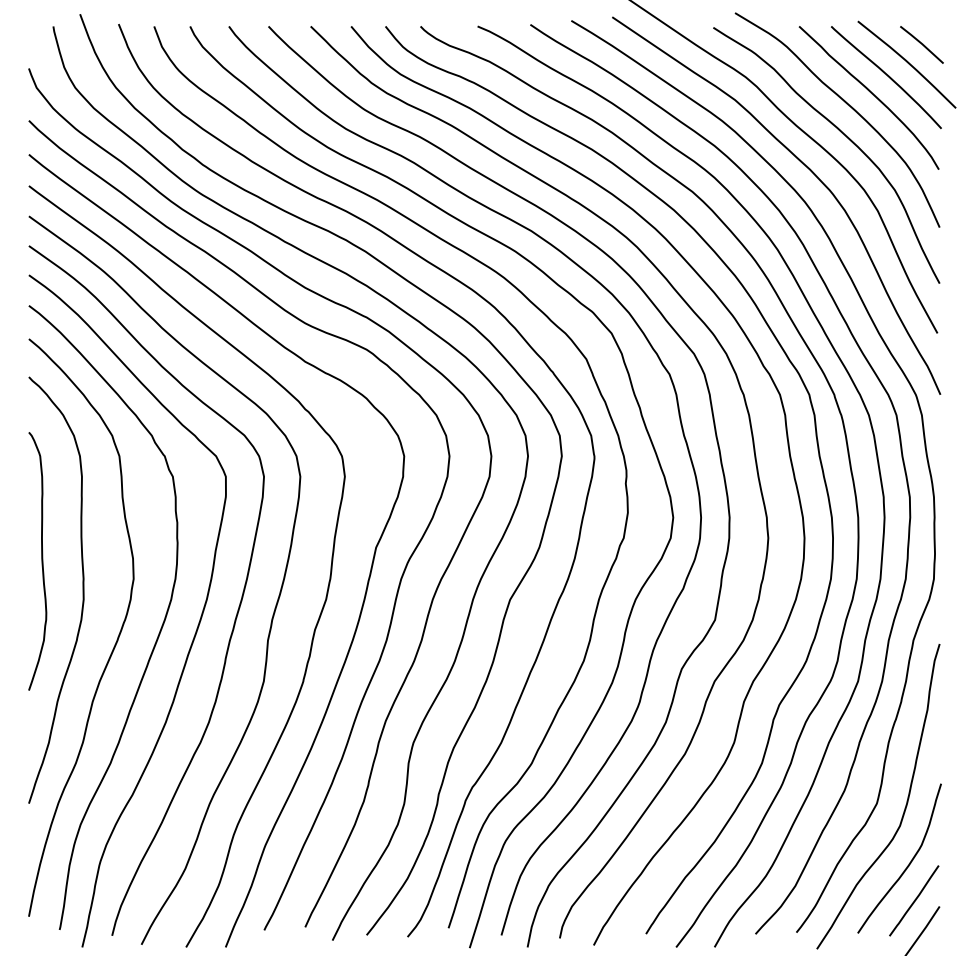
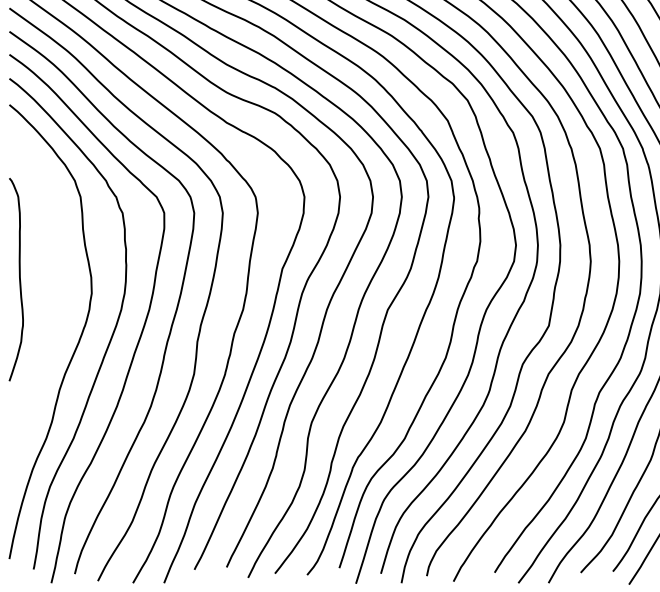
curve: (82, 589) -> (51, 301), removed

